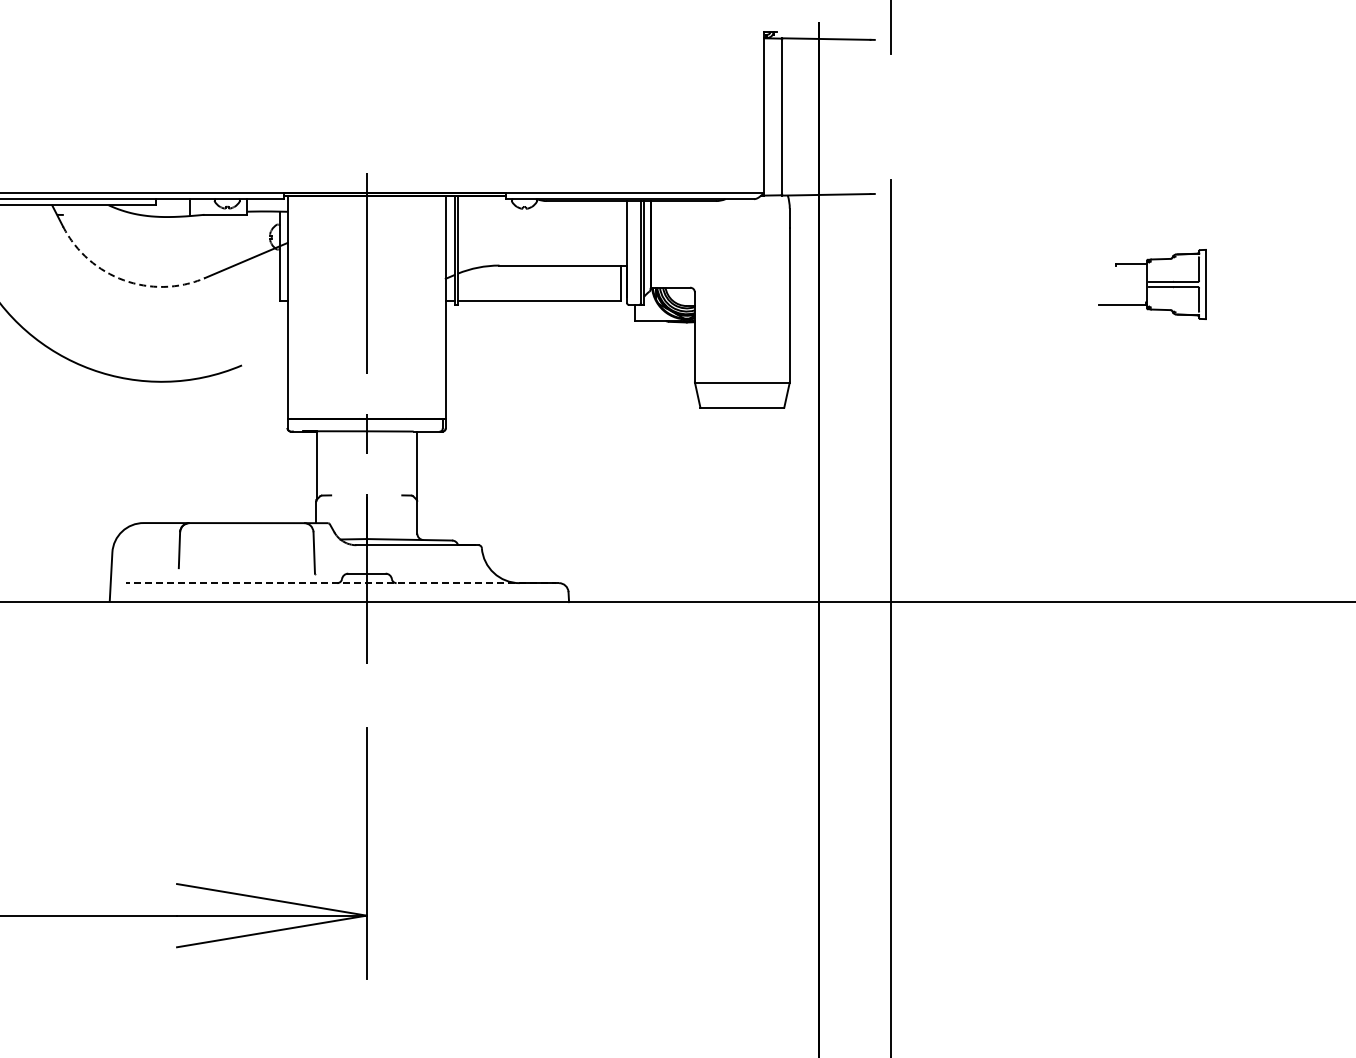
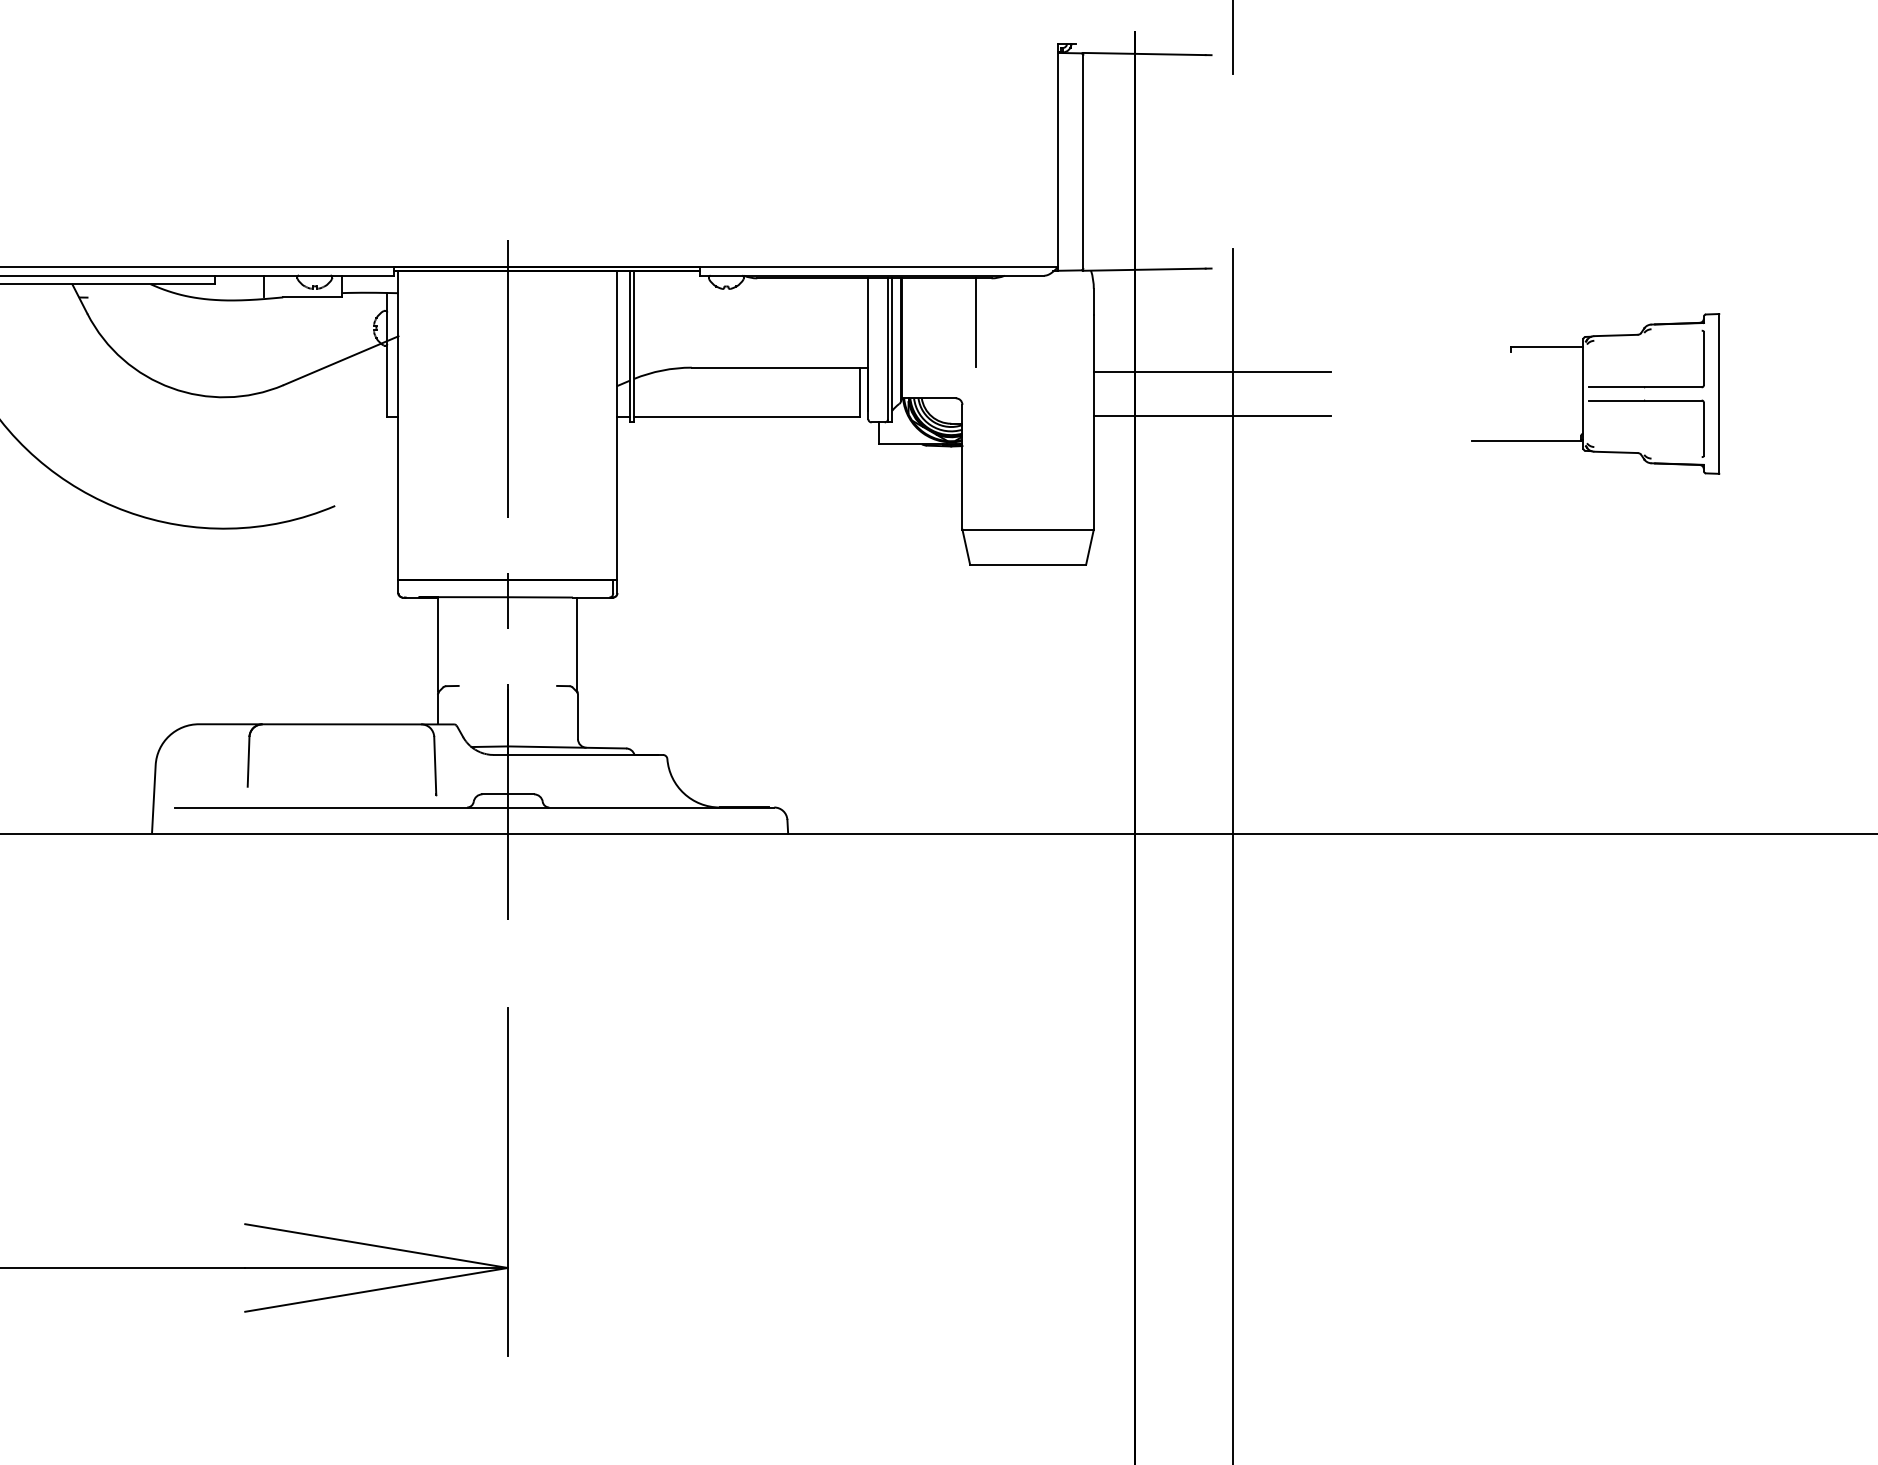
line: (704, 232) -> (975, 321), added
line: (875, 268) -> (1212, 371), added
arc: (123, 280) -> (171, 388), dashed -> solid
part: (1152, 284) -> (1596, 393), size x1.67
line: (875, 300) -> (1212, 416), added
line: (342, 583) -> (474, 807), dashed -> solid

